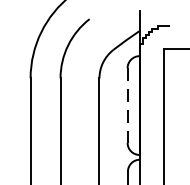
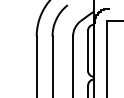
line: (126, 105) -> (87, 50), dashed -> solid

